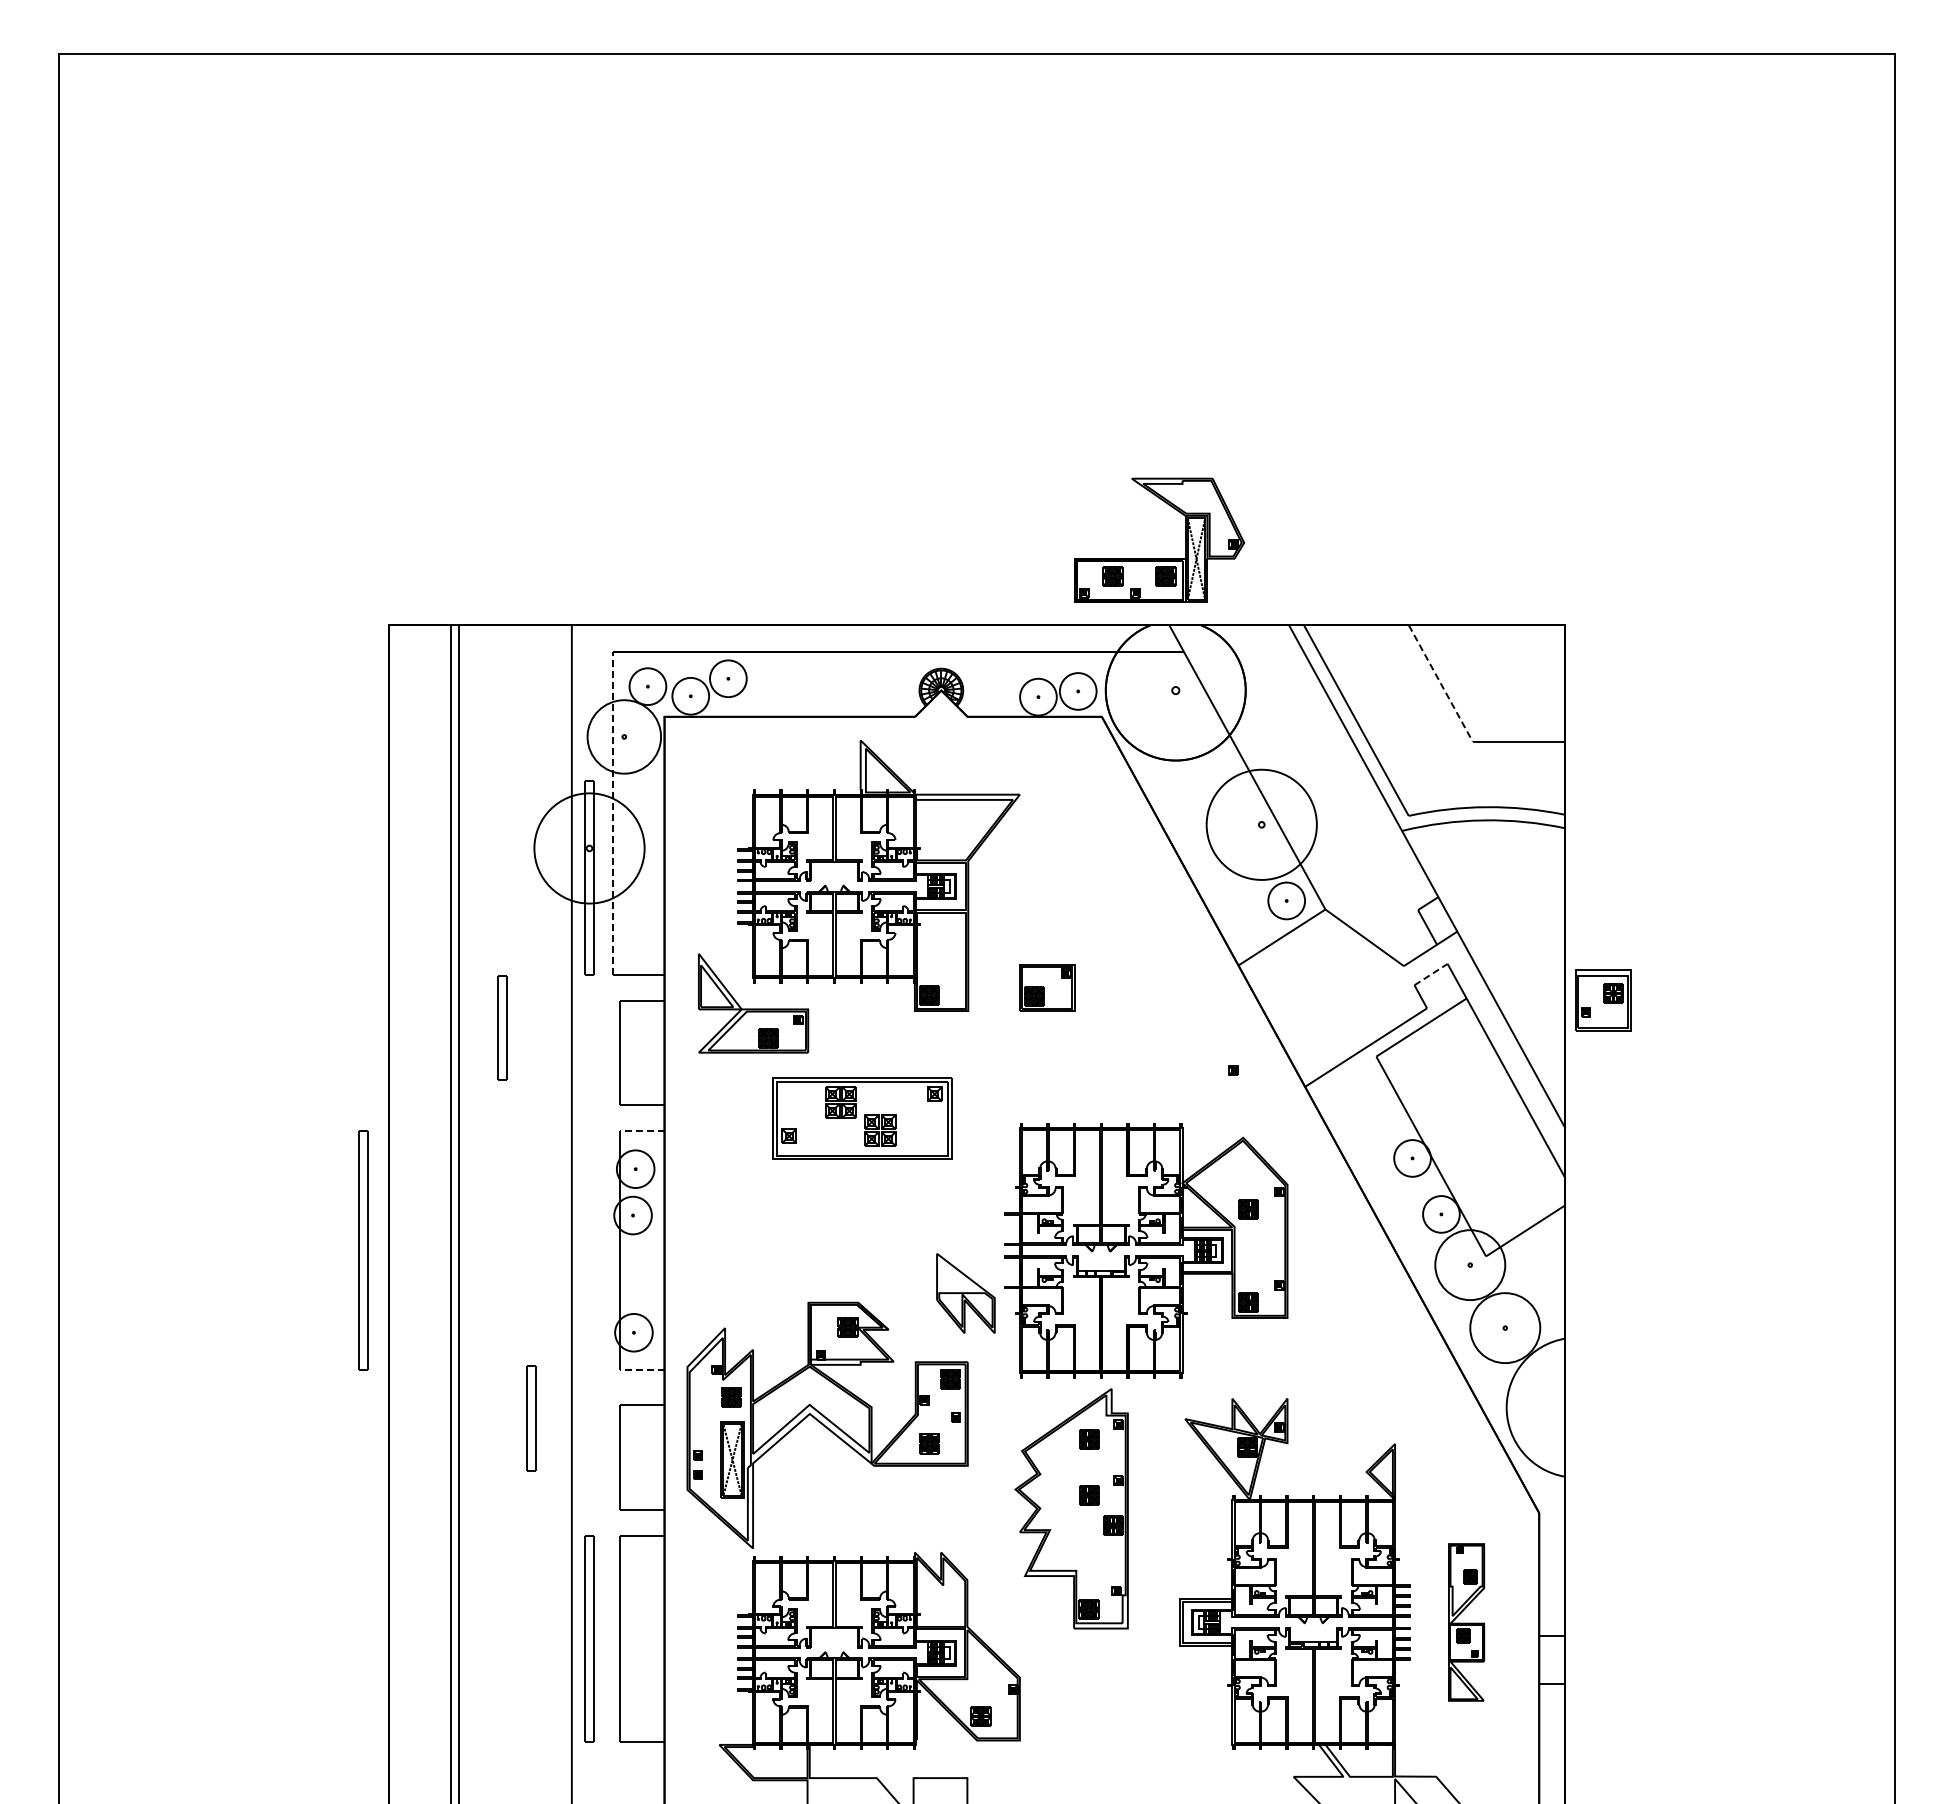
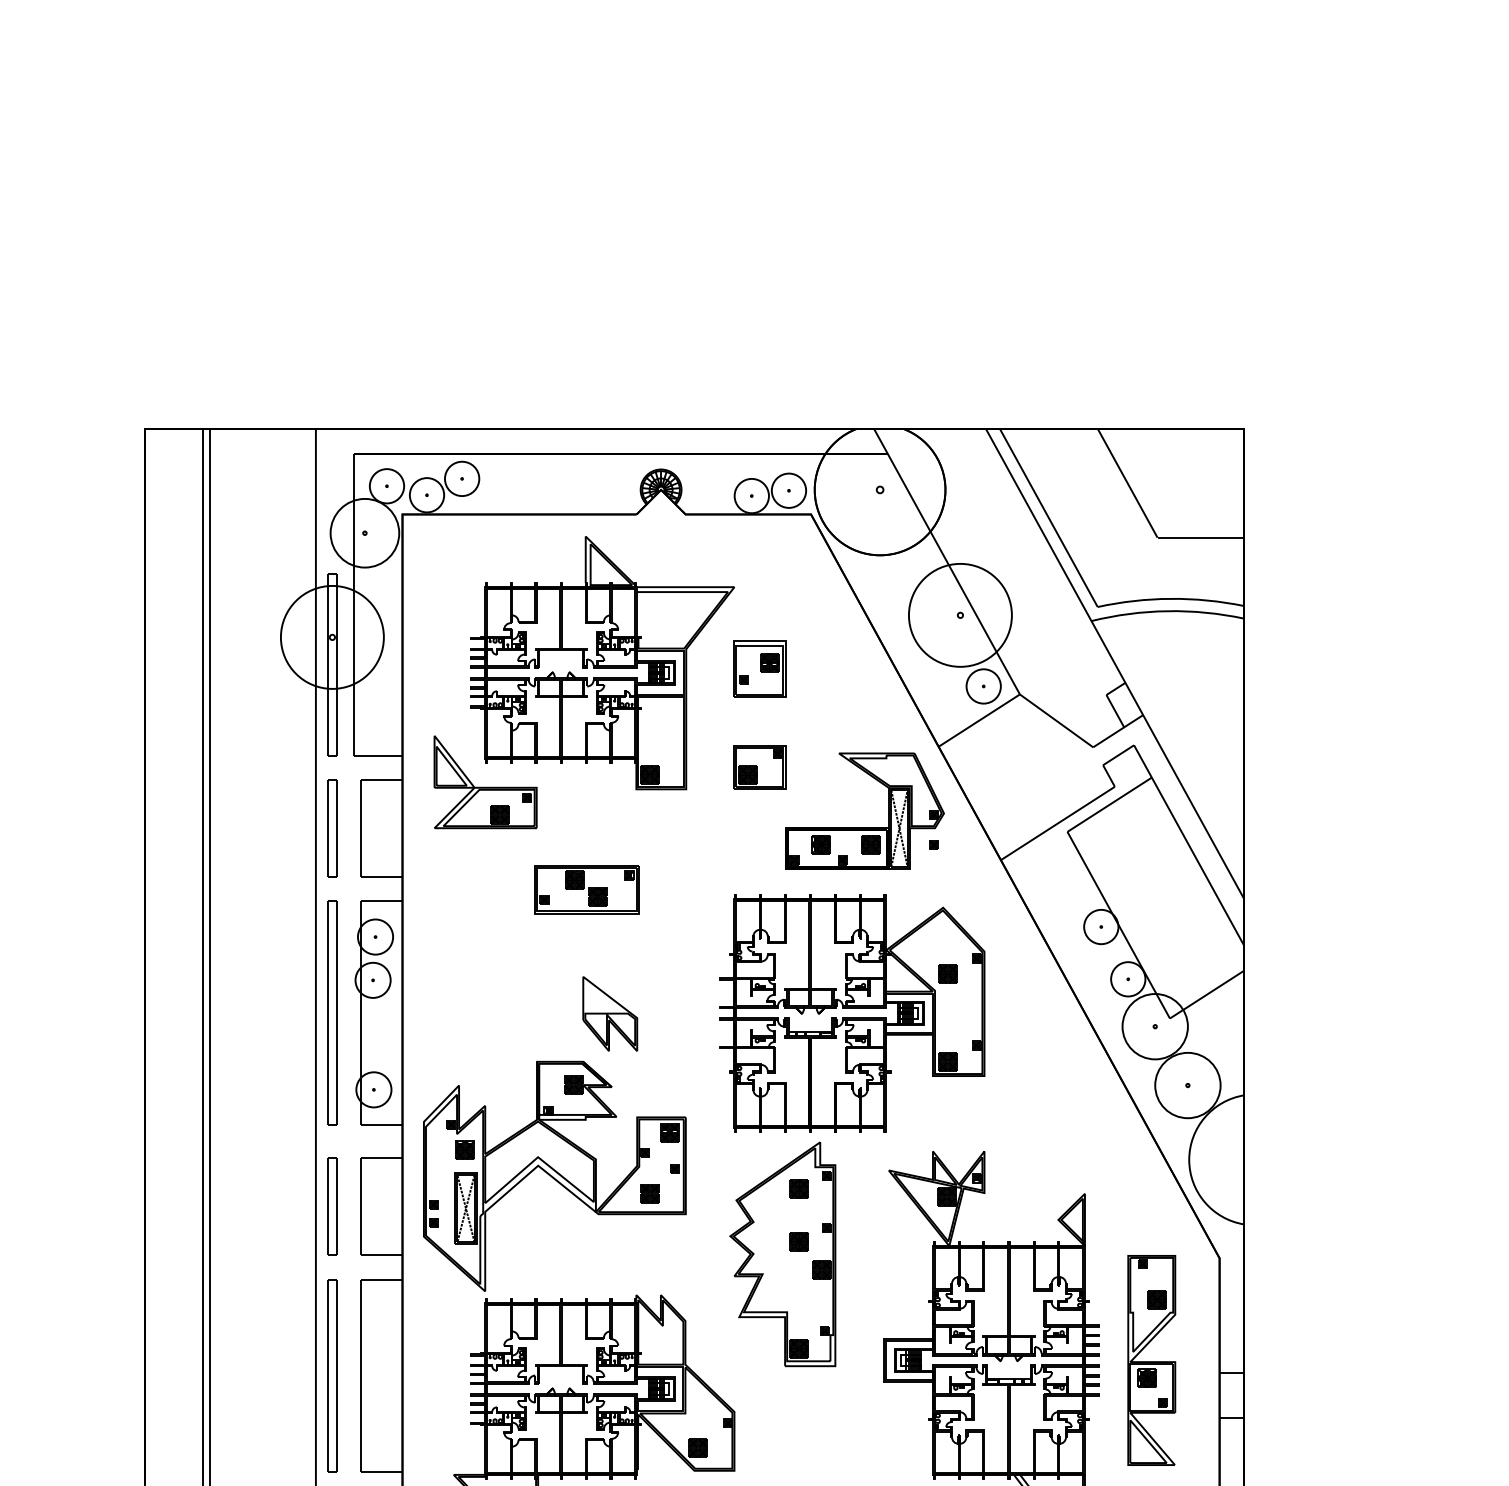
part: (1159, 558) -> (864, 828), moved
line: (1441, 683) -> (1128, 483), dashed -> solid
line: (612, 813) -> (353, 604), dashed -> solid
line: (1431, 974) -> (1118, 755), dashed -> solid
part: (1603, 1000) -> (760, 669), moved
part: (502, 1027) -> (332, 828), moved
part: (861, 1118) -> (586, 889), size x0.62
line: (641, 1130) -> (380, 900), dashed -> solid
part: (363, 1250) -> (332, 1013), moved
part: (965, 1293) -> (609, 1013), moved
line: (641, 1370) -> (380, 1125), dashed -> solid
part: (531, 1418) -> (332, 1206), moved
part: (1466, 1622) -> (1151, 1360), size x1.43

